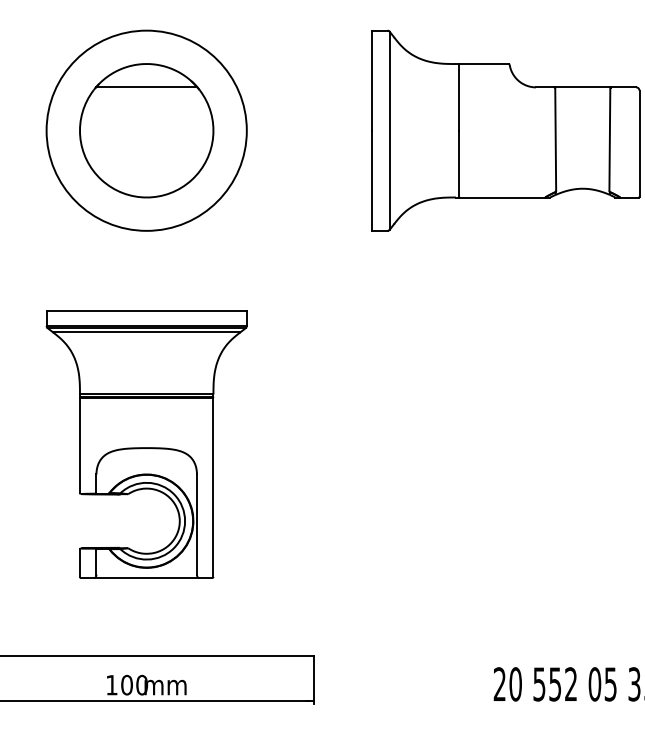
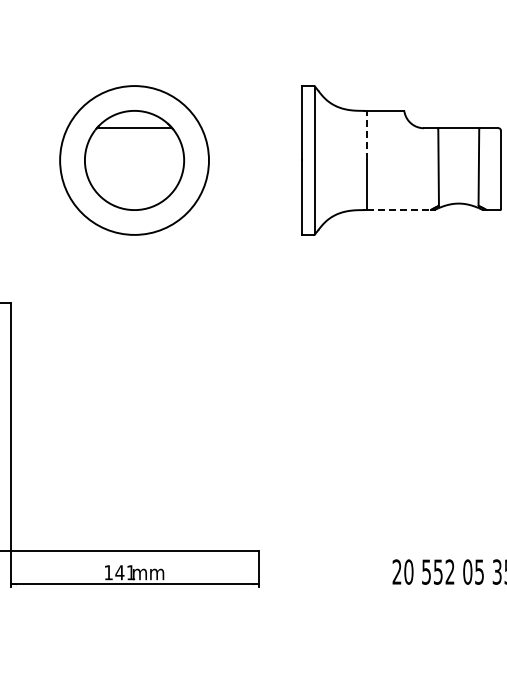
line: (458, 97) -> (366, 135), solid -> dashed
line: (501, 198) -> (398, 210), solid -> dashed
part: (146, 444) -> (134, 393), removed
text: (134, 684) -> (125, 572), 100 -> 141

